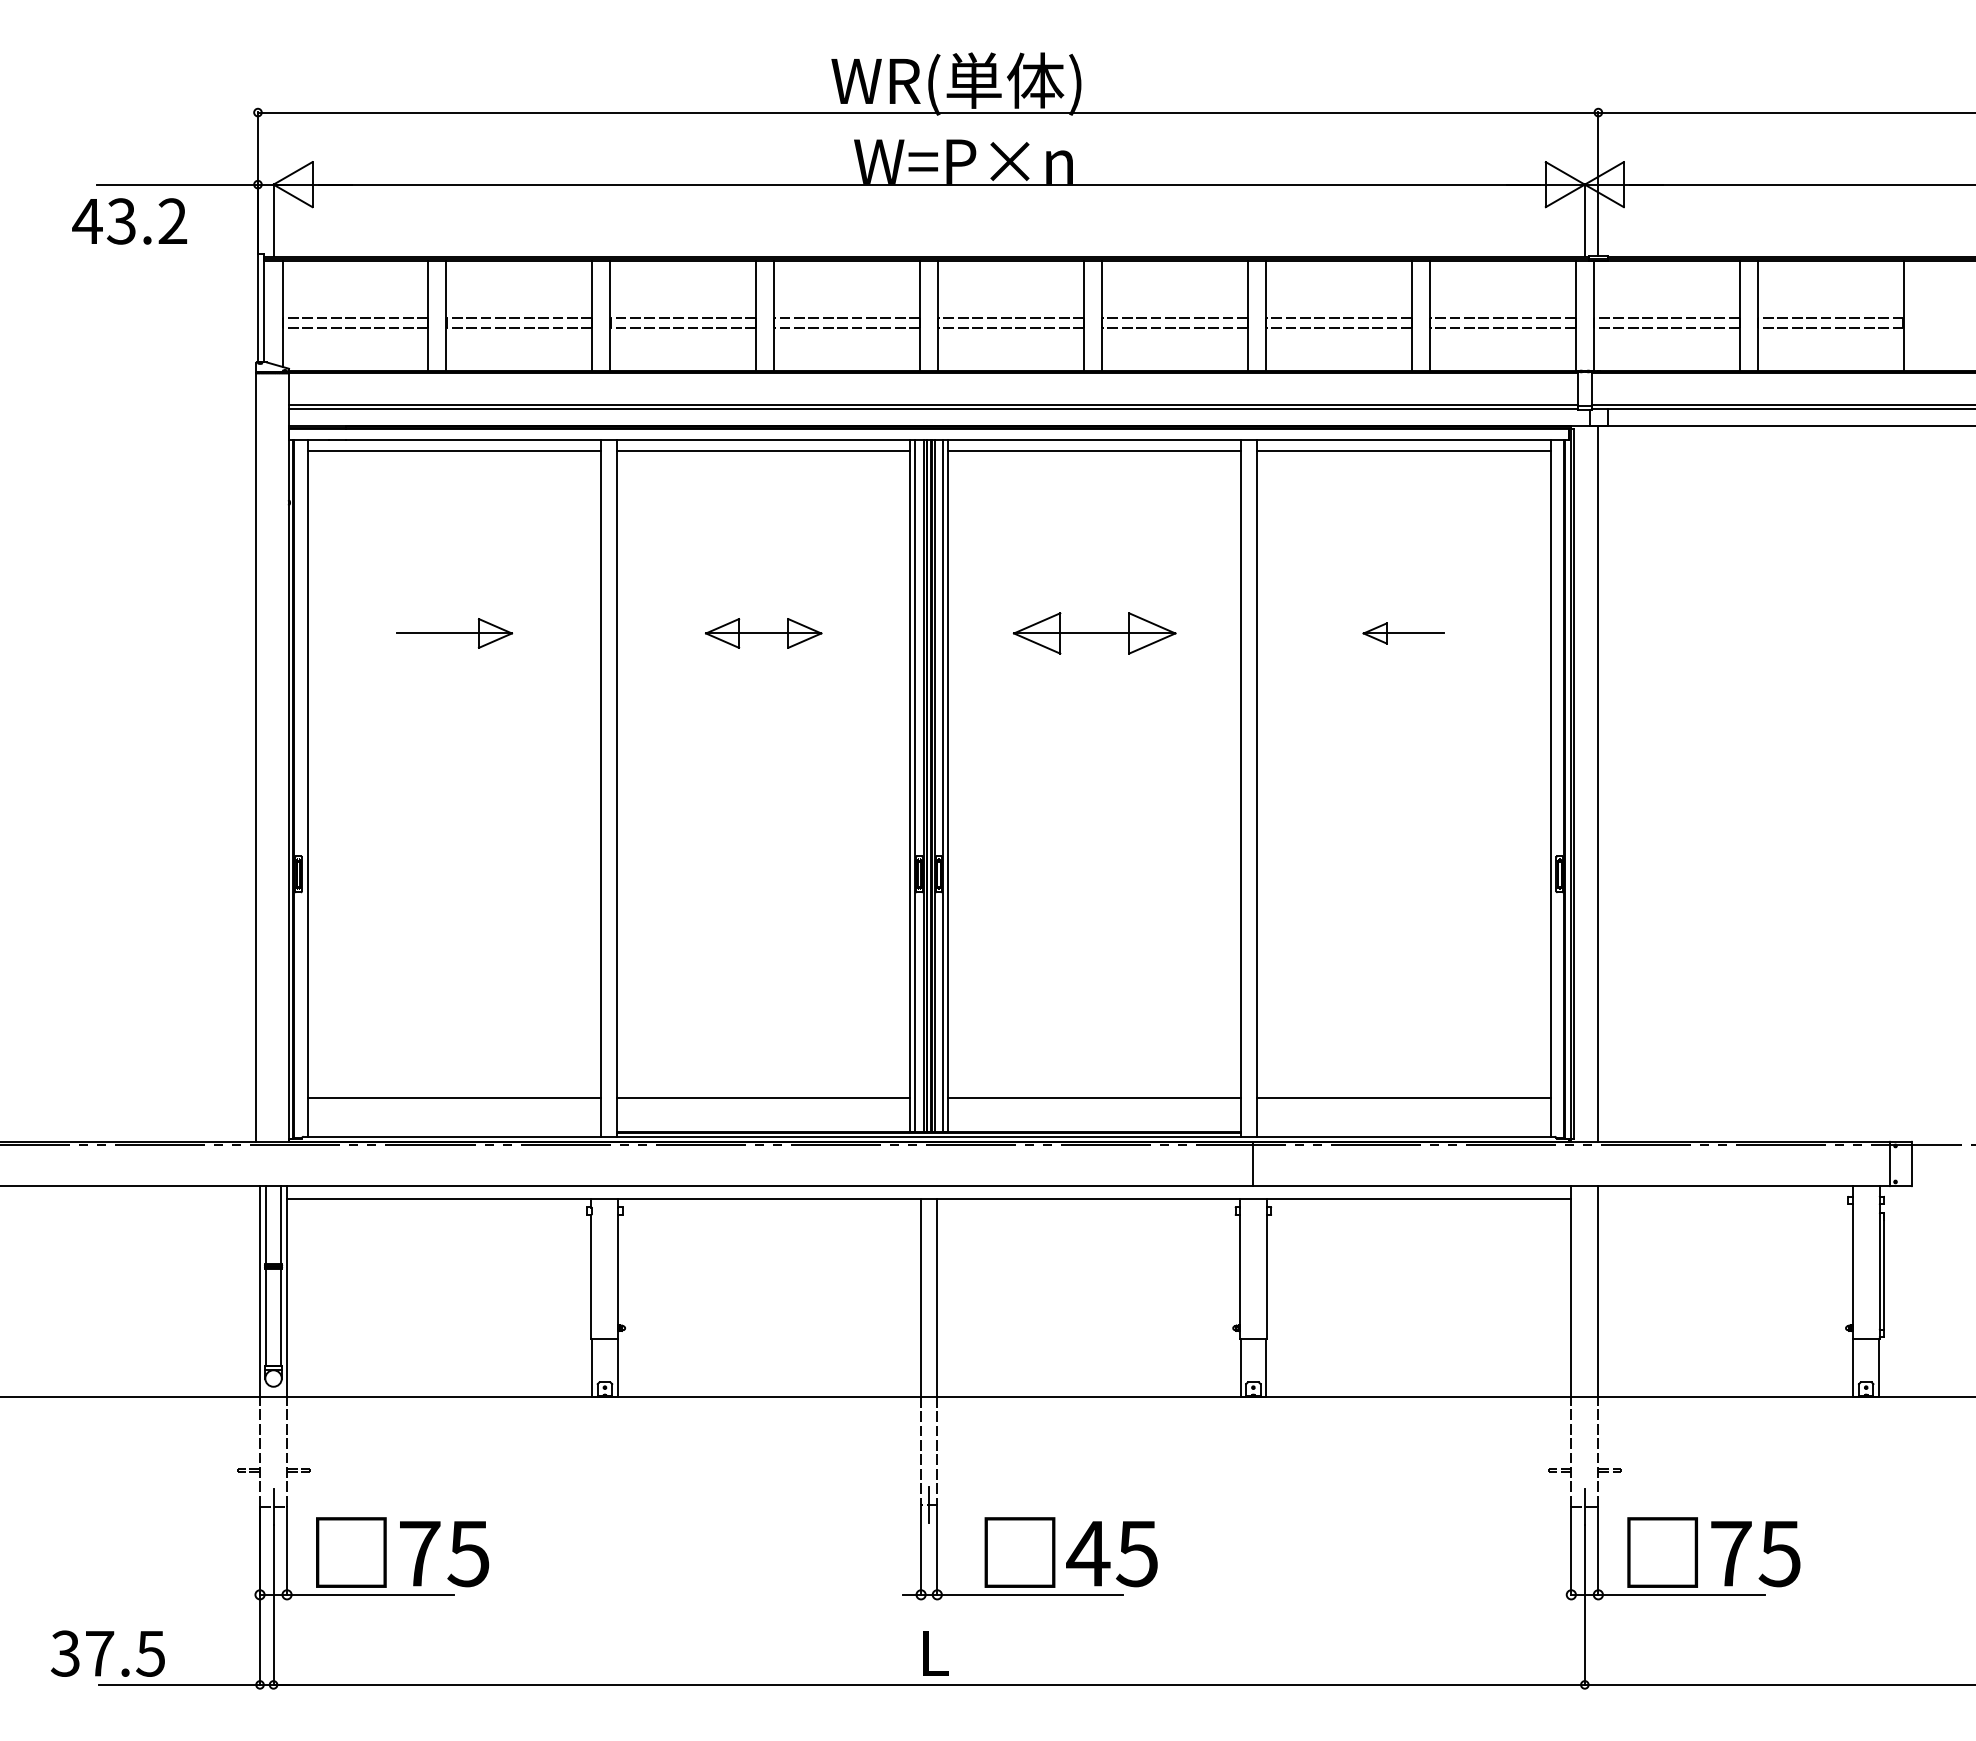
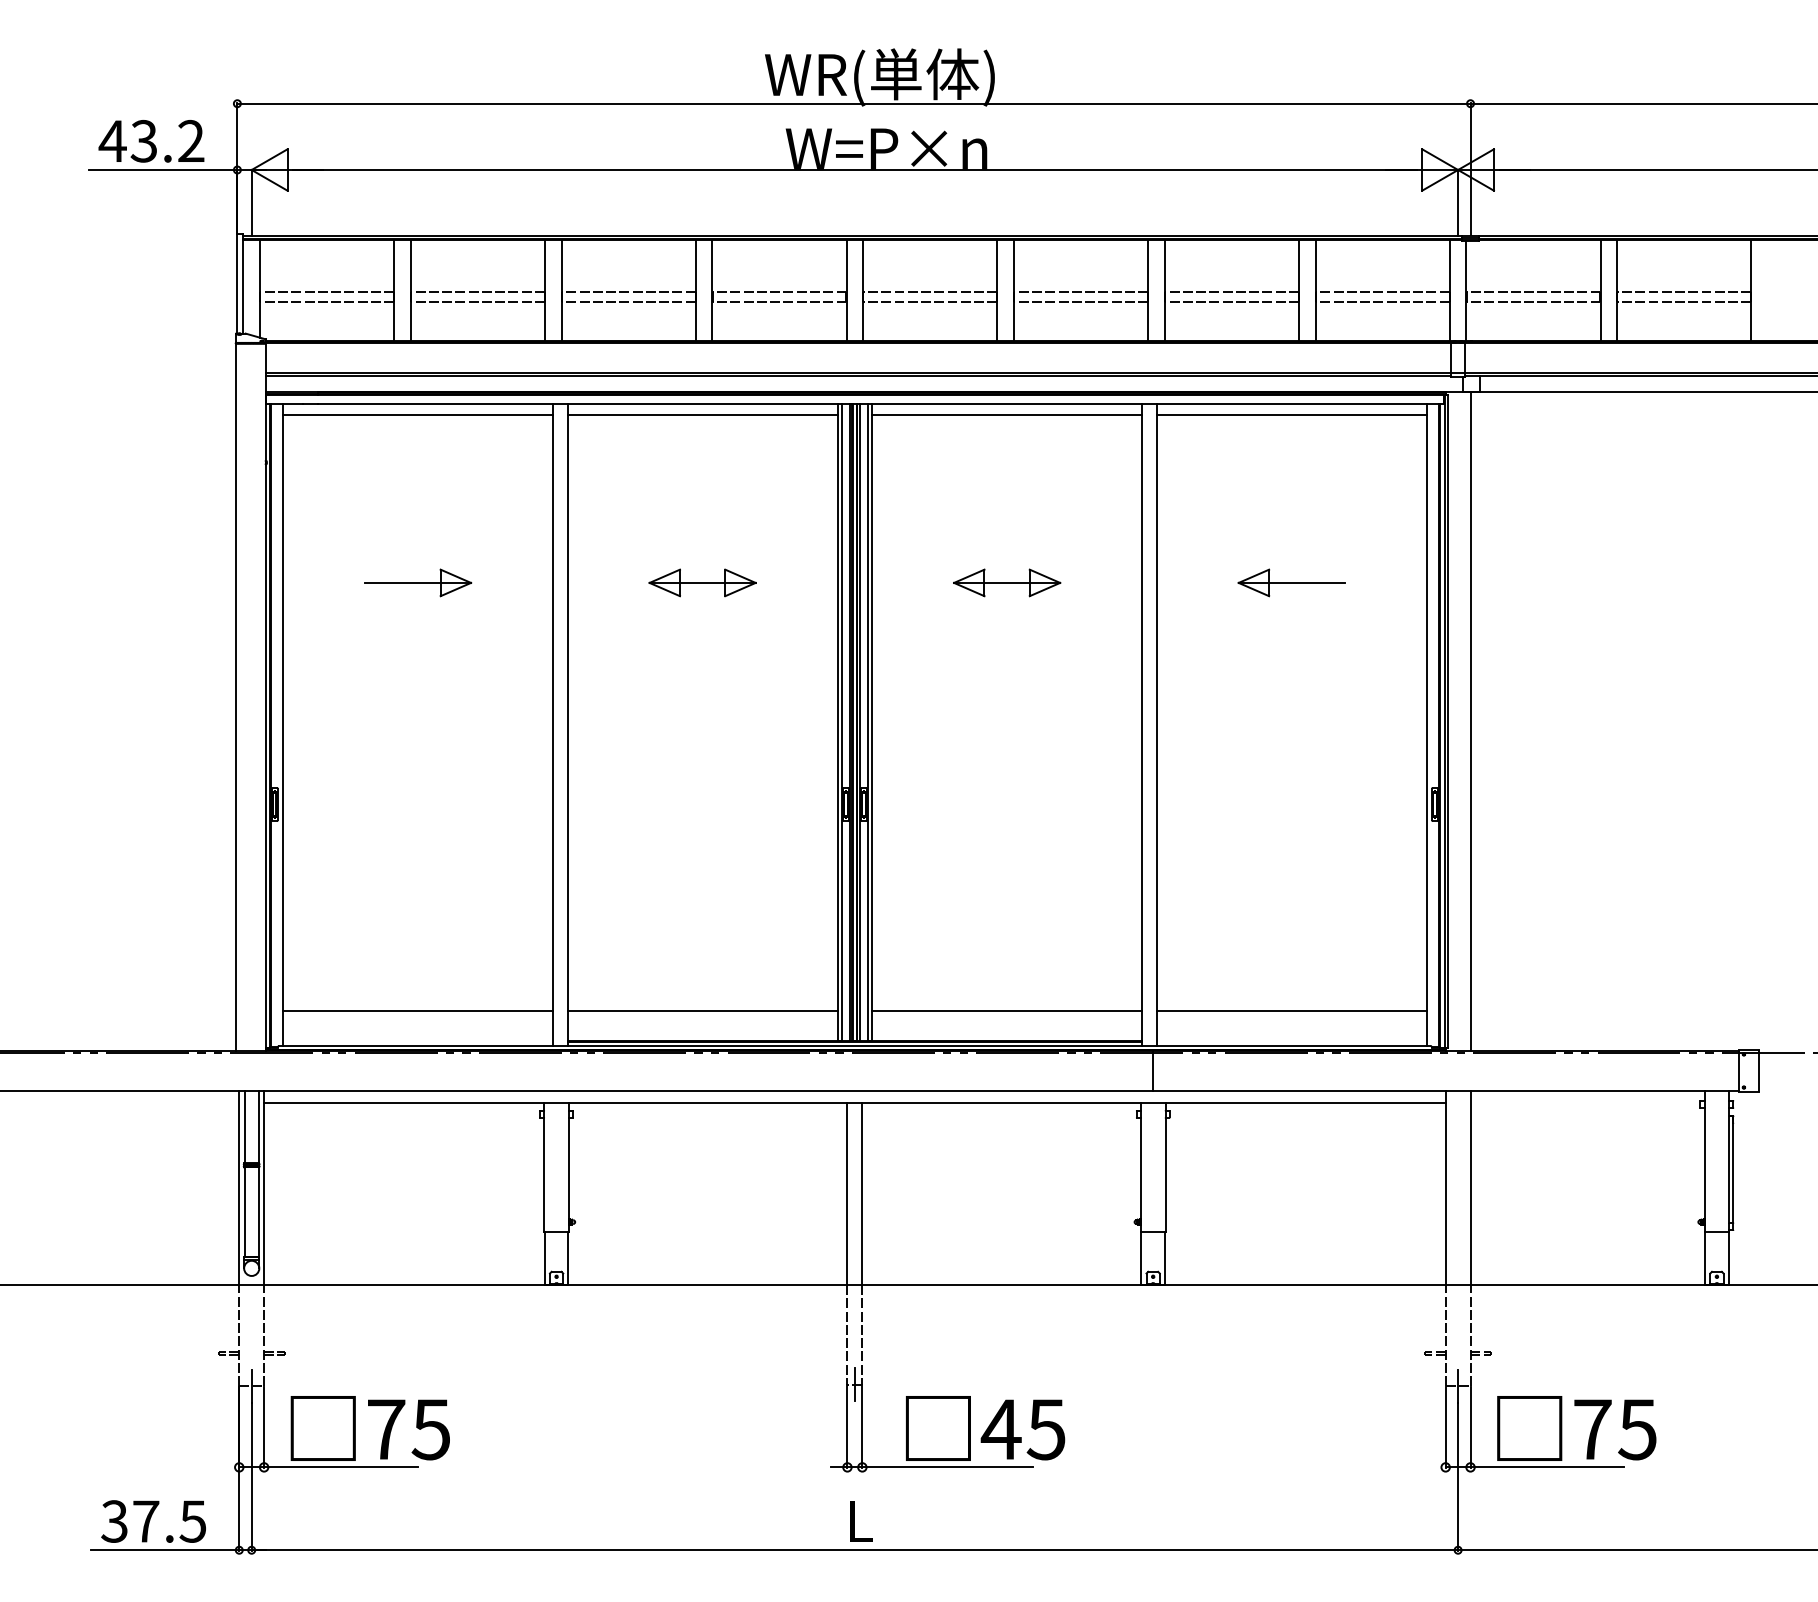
text: (129, 221) -> (151, 141), moved
part: (1094, 633) -> (1006, 582), size x0.71
part: (1403, 633) -> (1291, 582), size x1.43
text: (107, 1653) -> (153, 1521), moved

